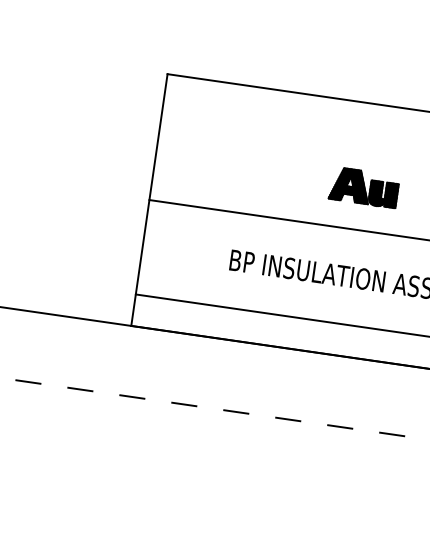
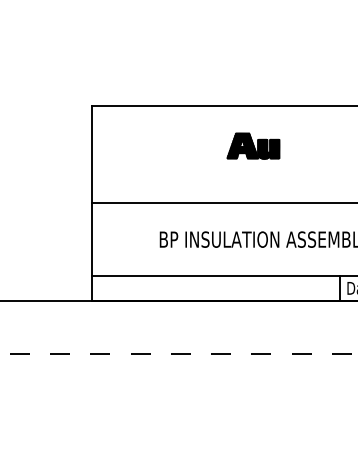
part: (364, 186) -> (253, 145), moved

